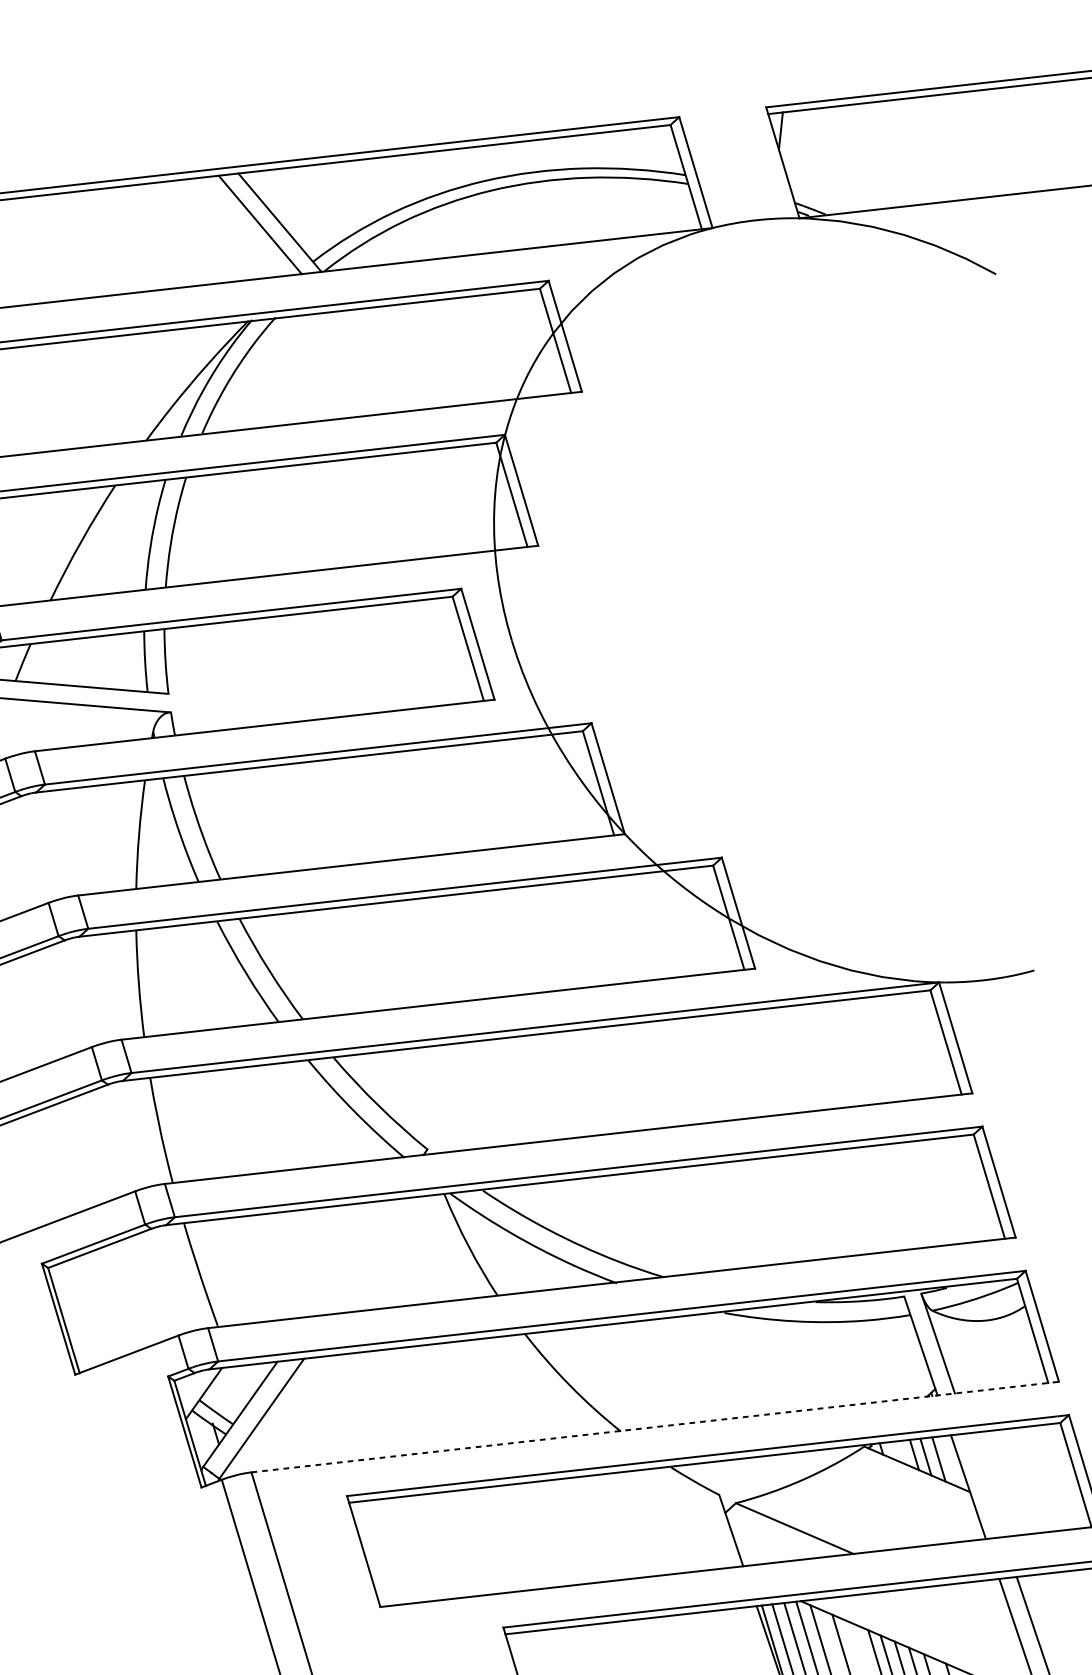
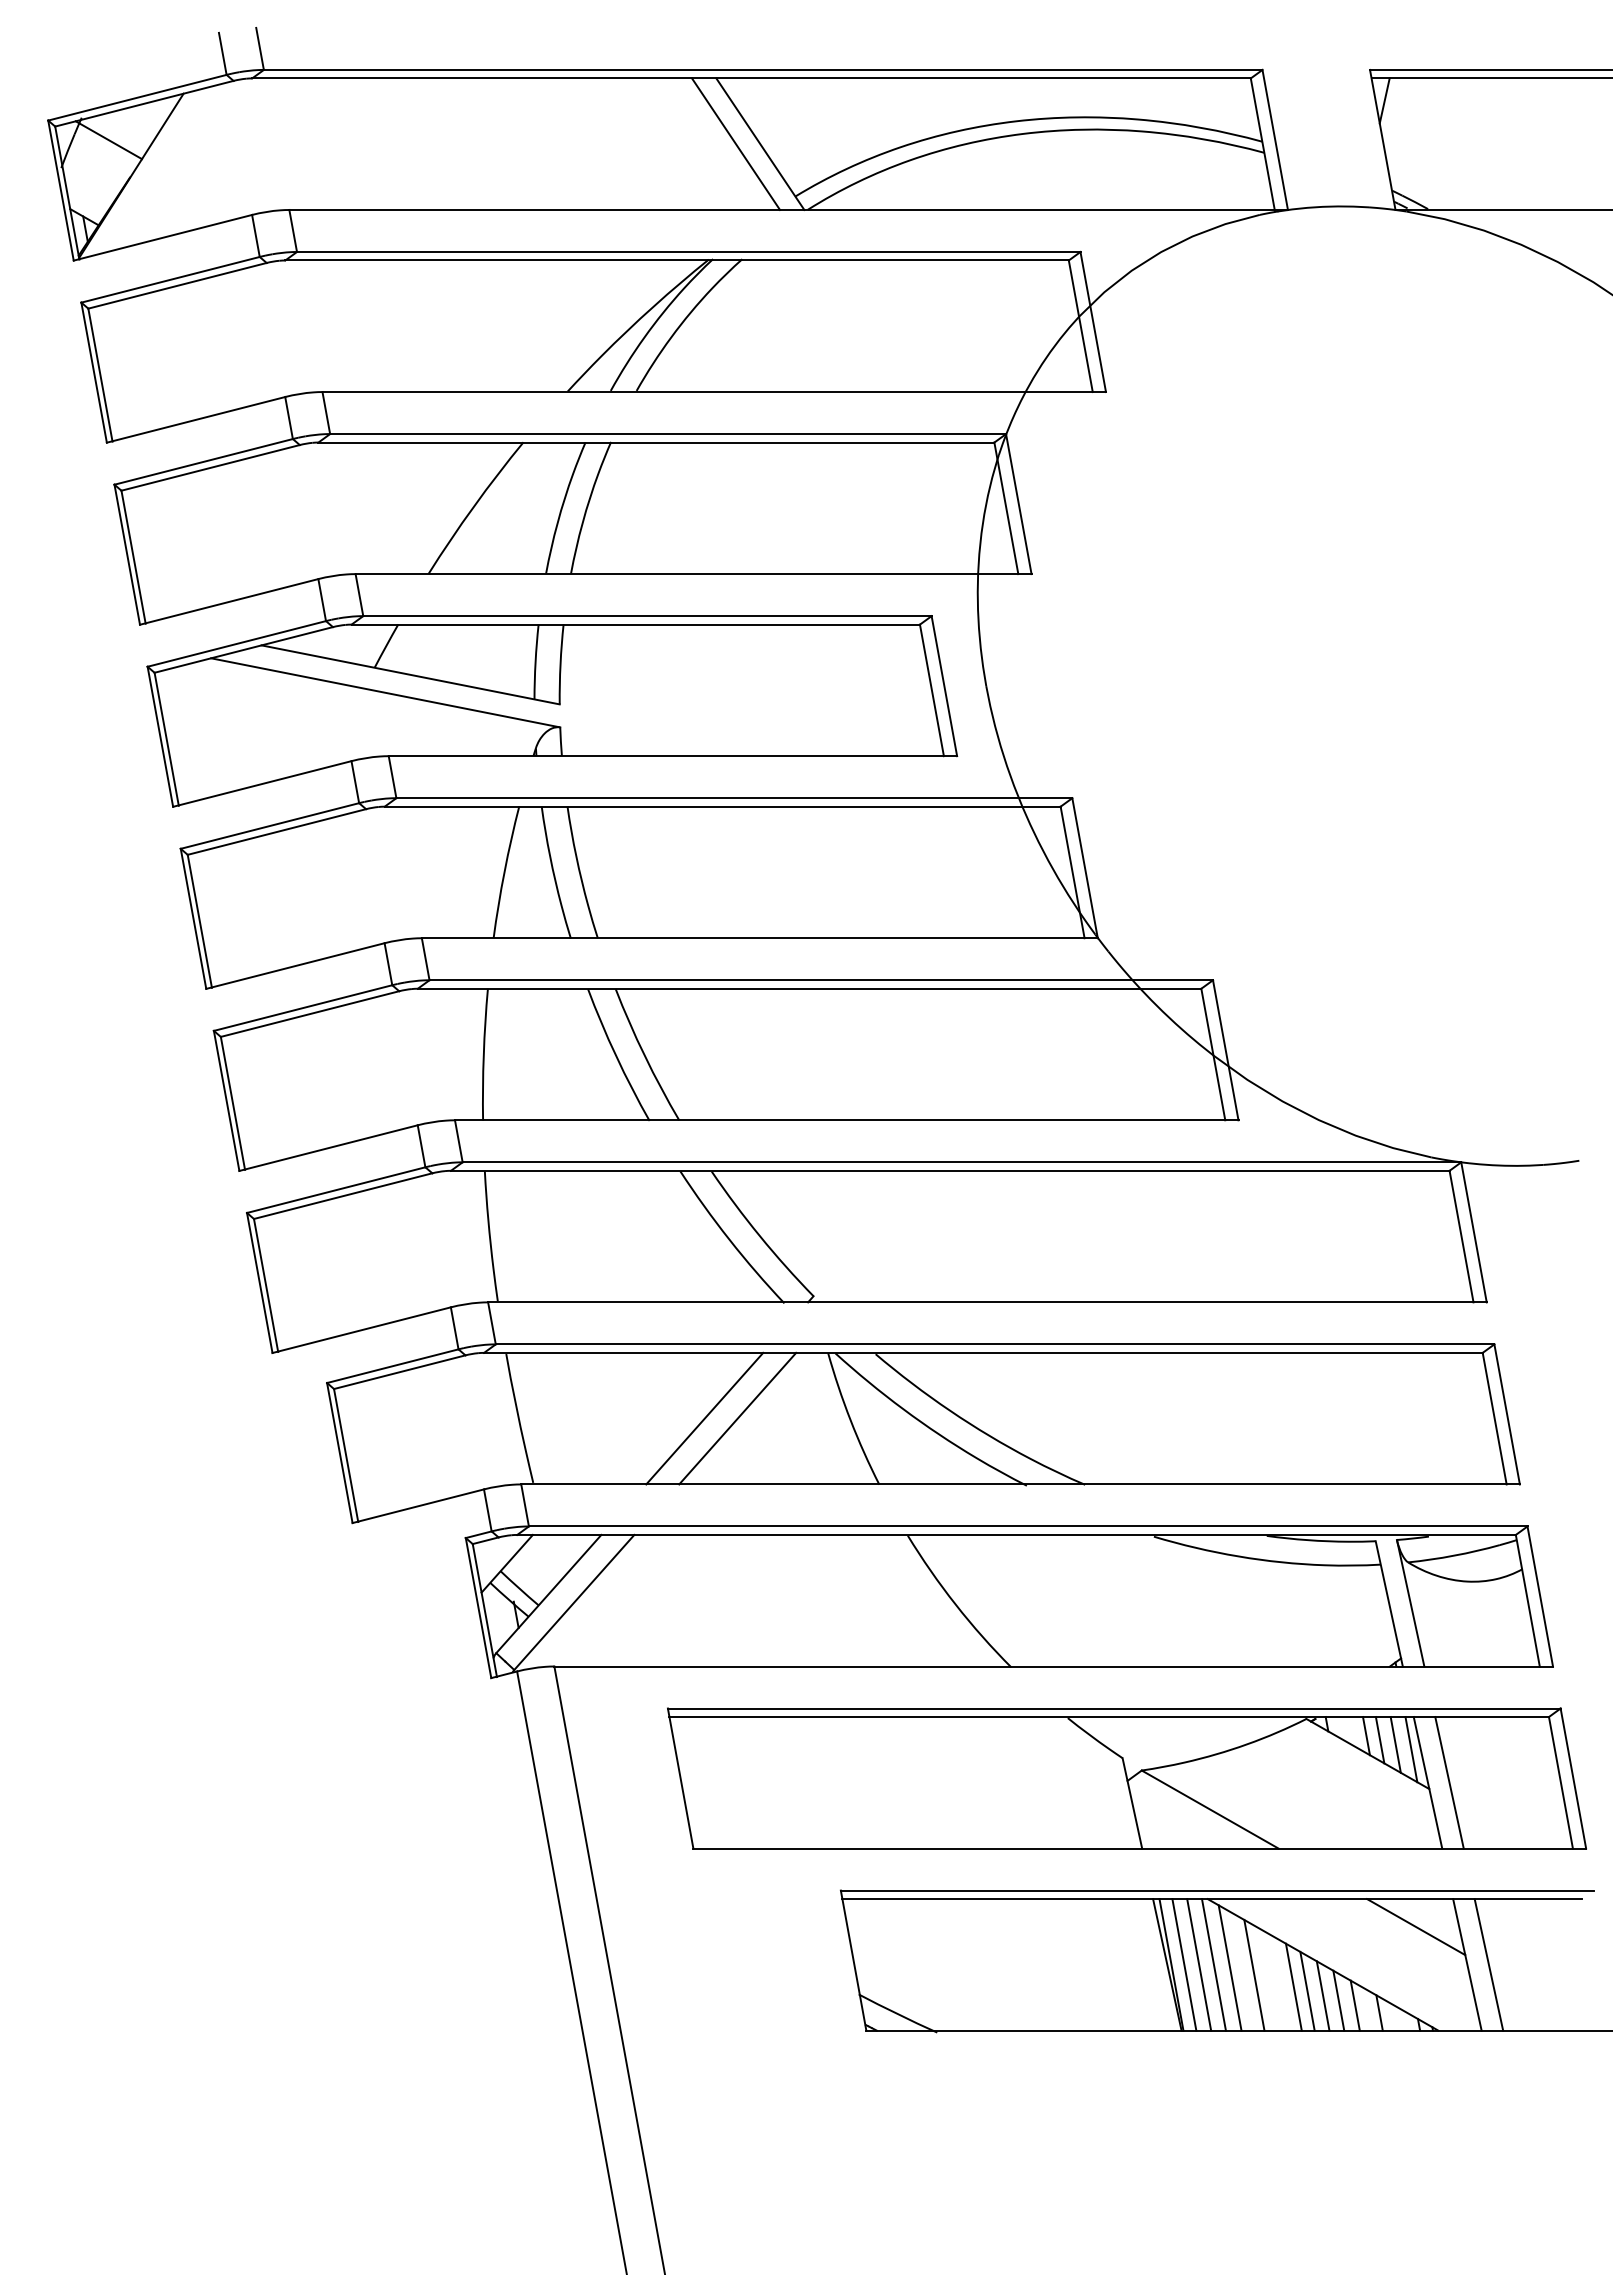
line: (377, 1255) -> (737, 1418), added
line: (350, 1258) -> (704, 1418), added
line: (655, 1427) -> (1054, 1666), dashed -> solid
line: (952, 1461) -> (1411, 1749), added
line: (985, 1484) -> (1449, 1782), added
line: (972, 1605) -> (1416, 1927), added

